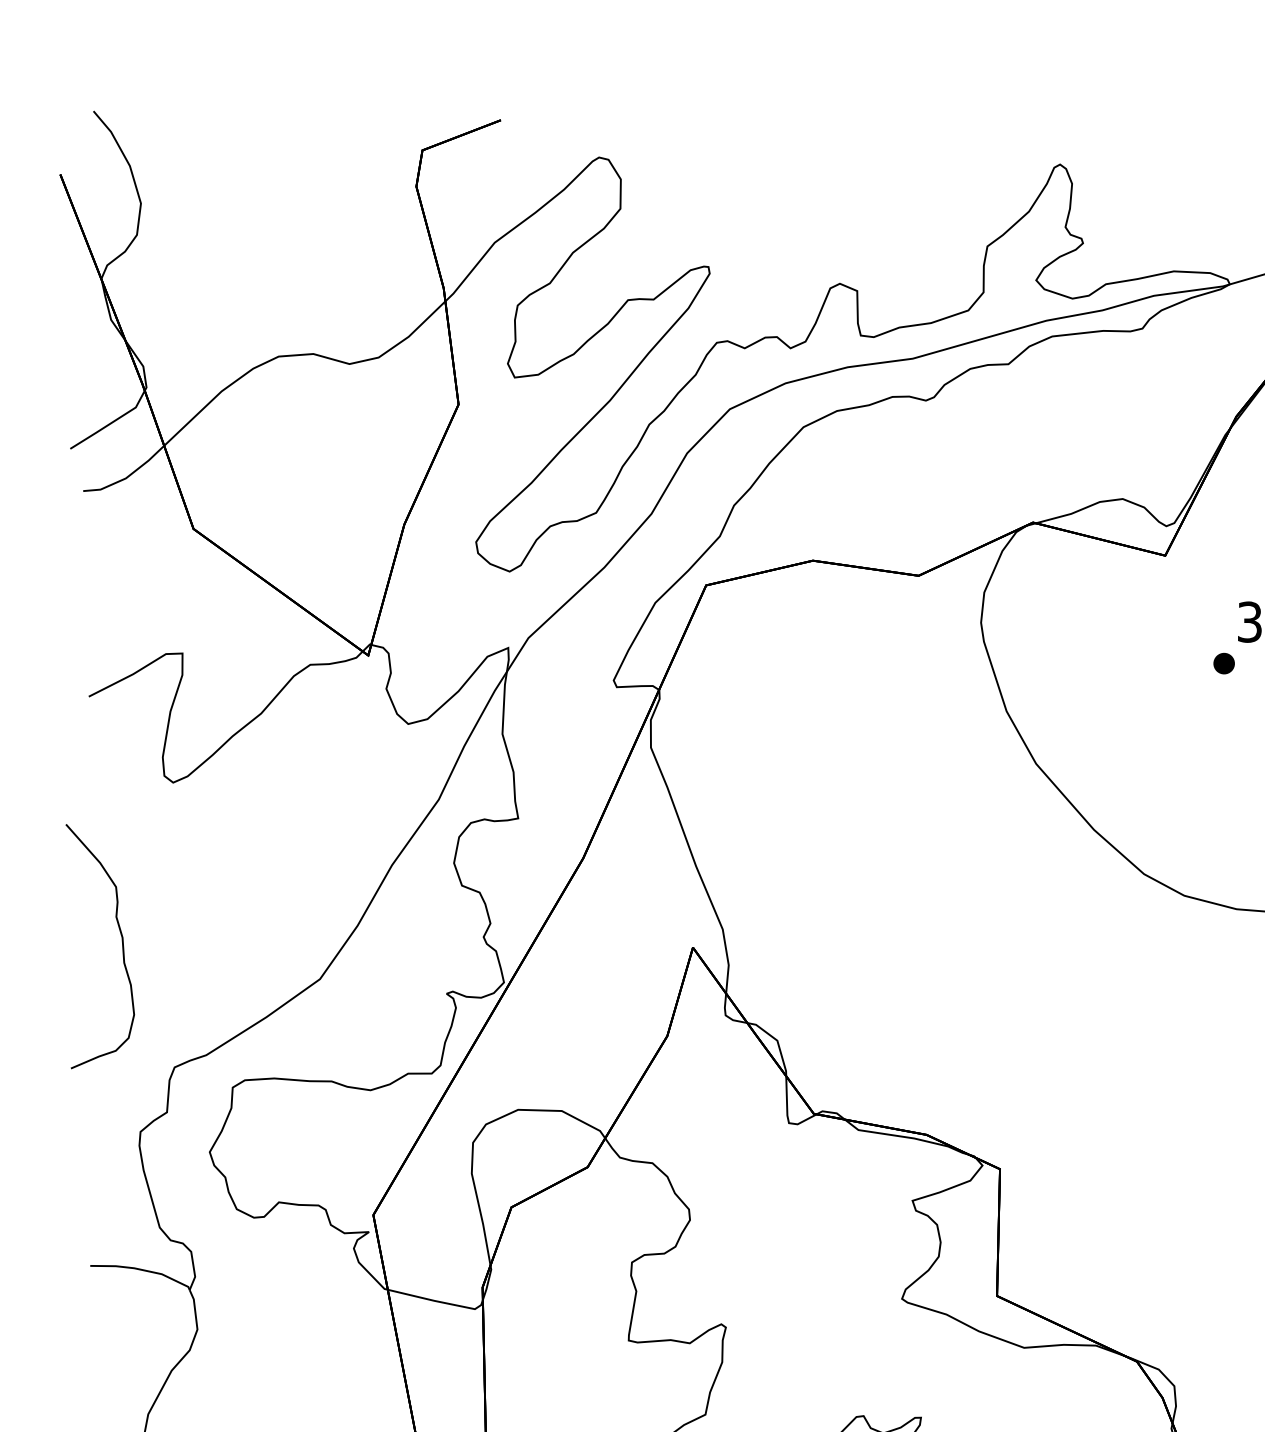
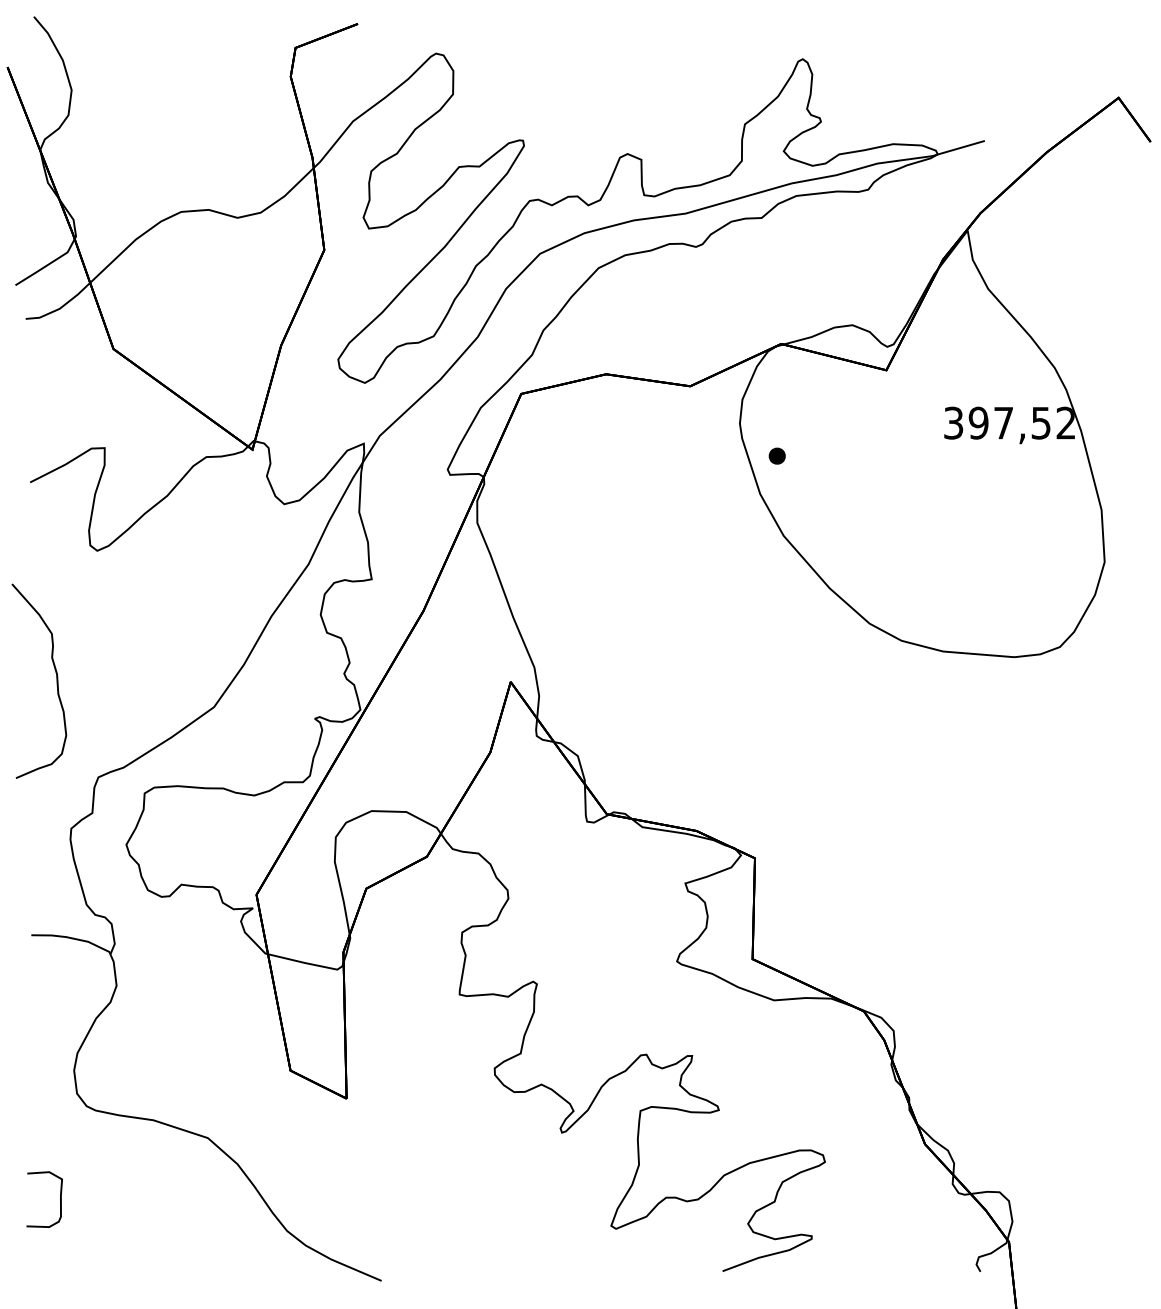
part: (1223, 662) -> (776, 455), moved

